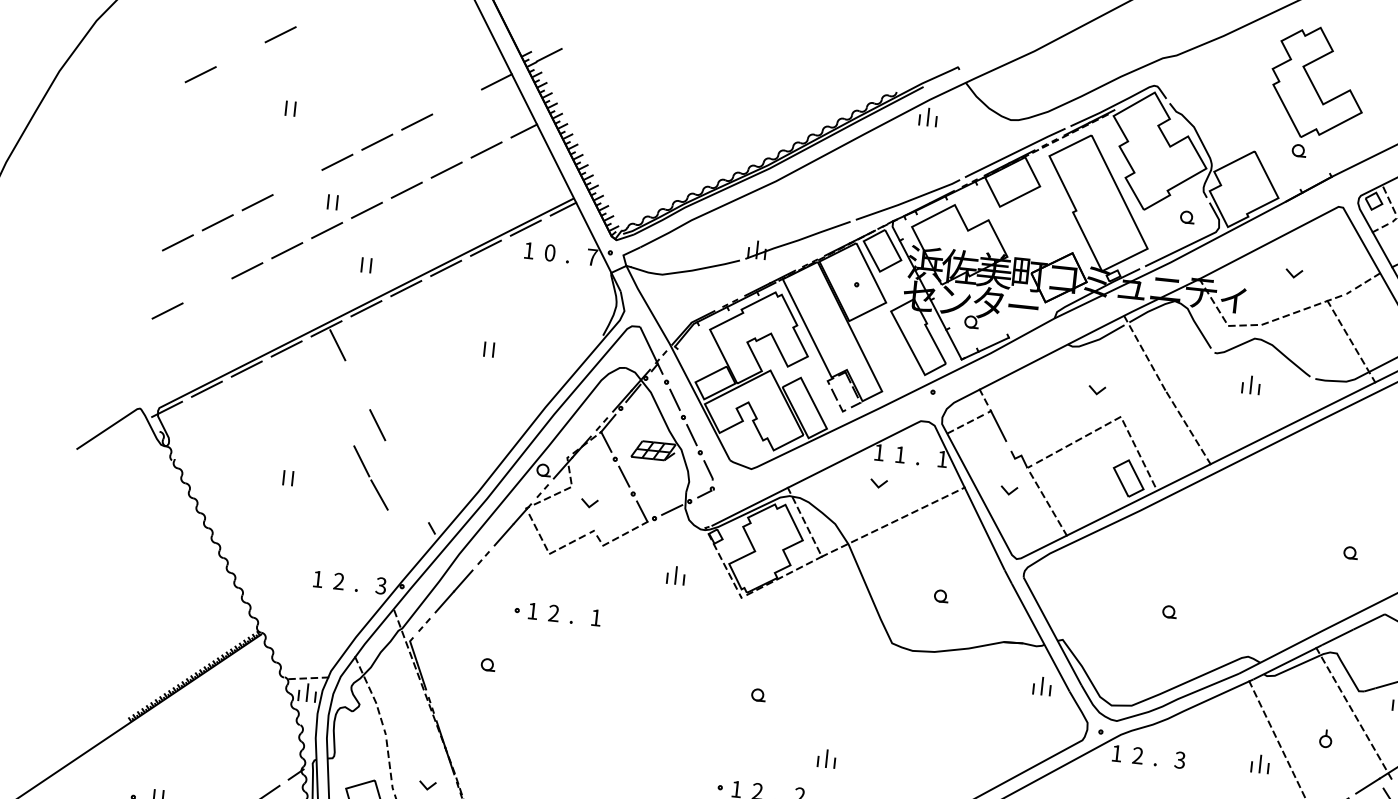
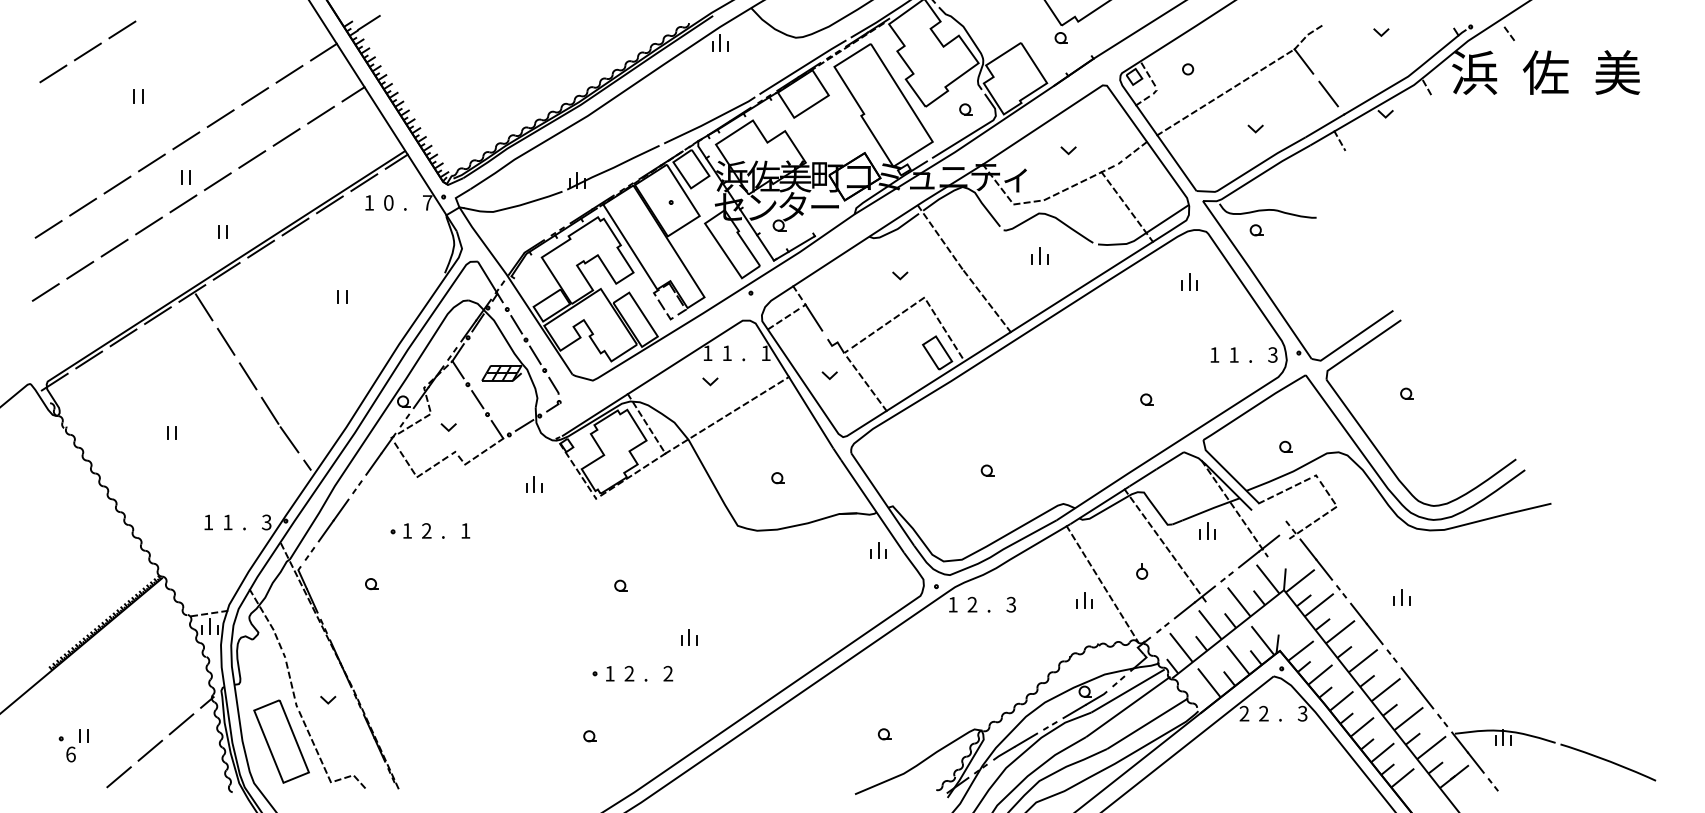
line: (240, 54) -> (87, 51), added
line: (456, 102) -> (289, 74), added
line: (297, 181) -> (151, 162), added
line: (207, 291) -> (80, 270), added
line: (357, 384) -> (225, 341), added
line: (370, 477) -> (279, 424), moved
text: (338, 581) -> (227, 522), 2 -> 1

